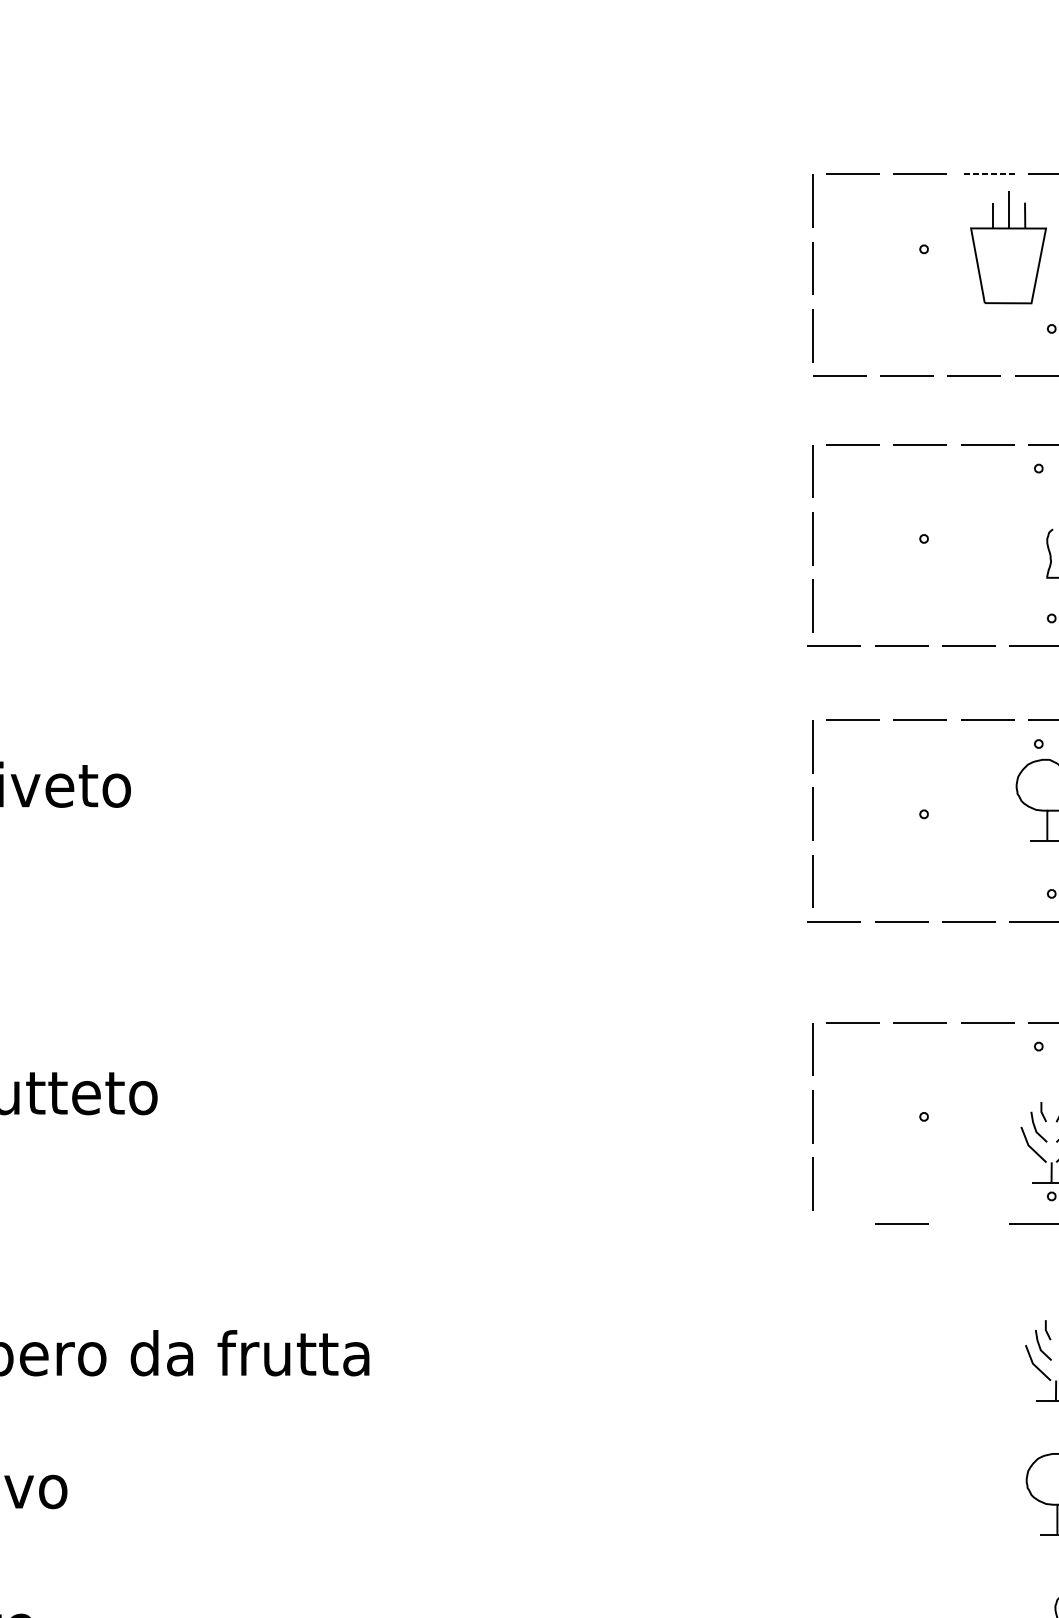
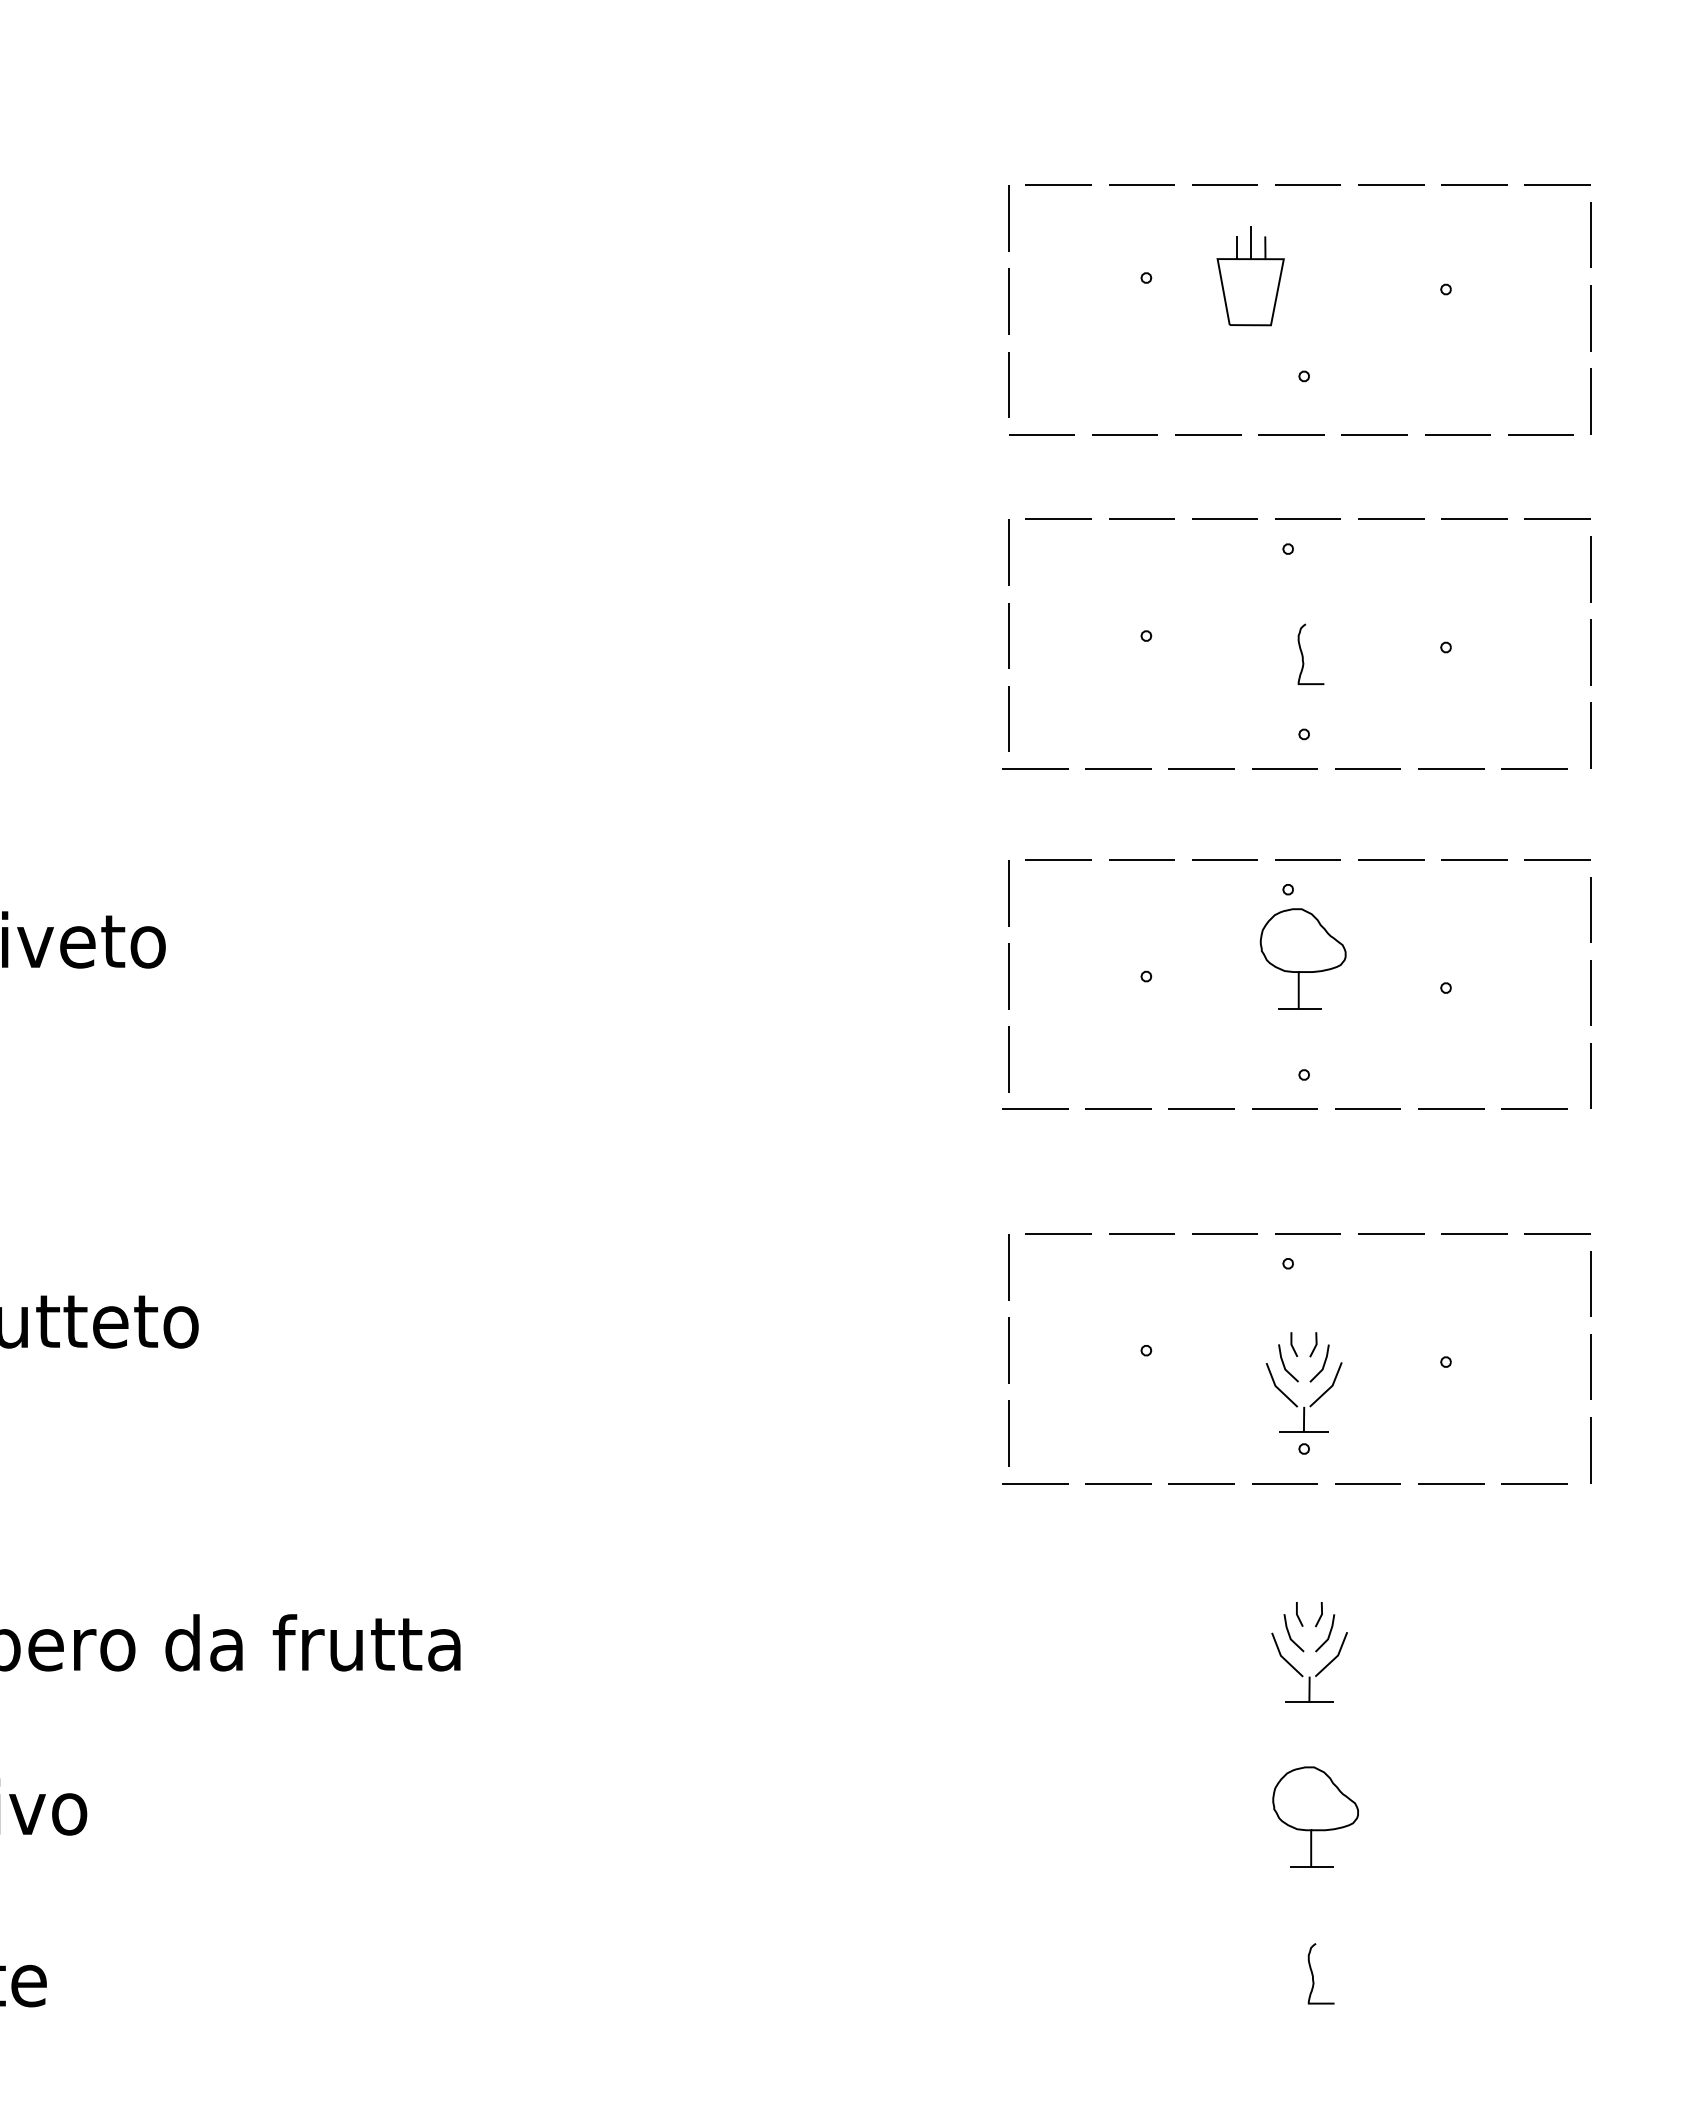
line: (987, 174) -> (1224, 185), dashed -> solid
part: (1008, 248) -> (1250, 276), size x0.71
line: (834, 1224) -> (1035, 1483), added
line: (968, 1224) -> (1201, 1483), added

